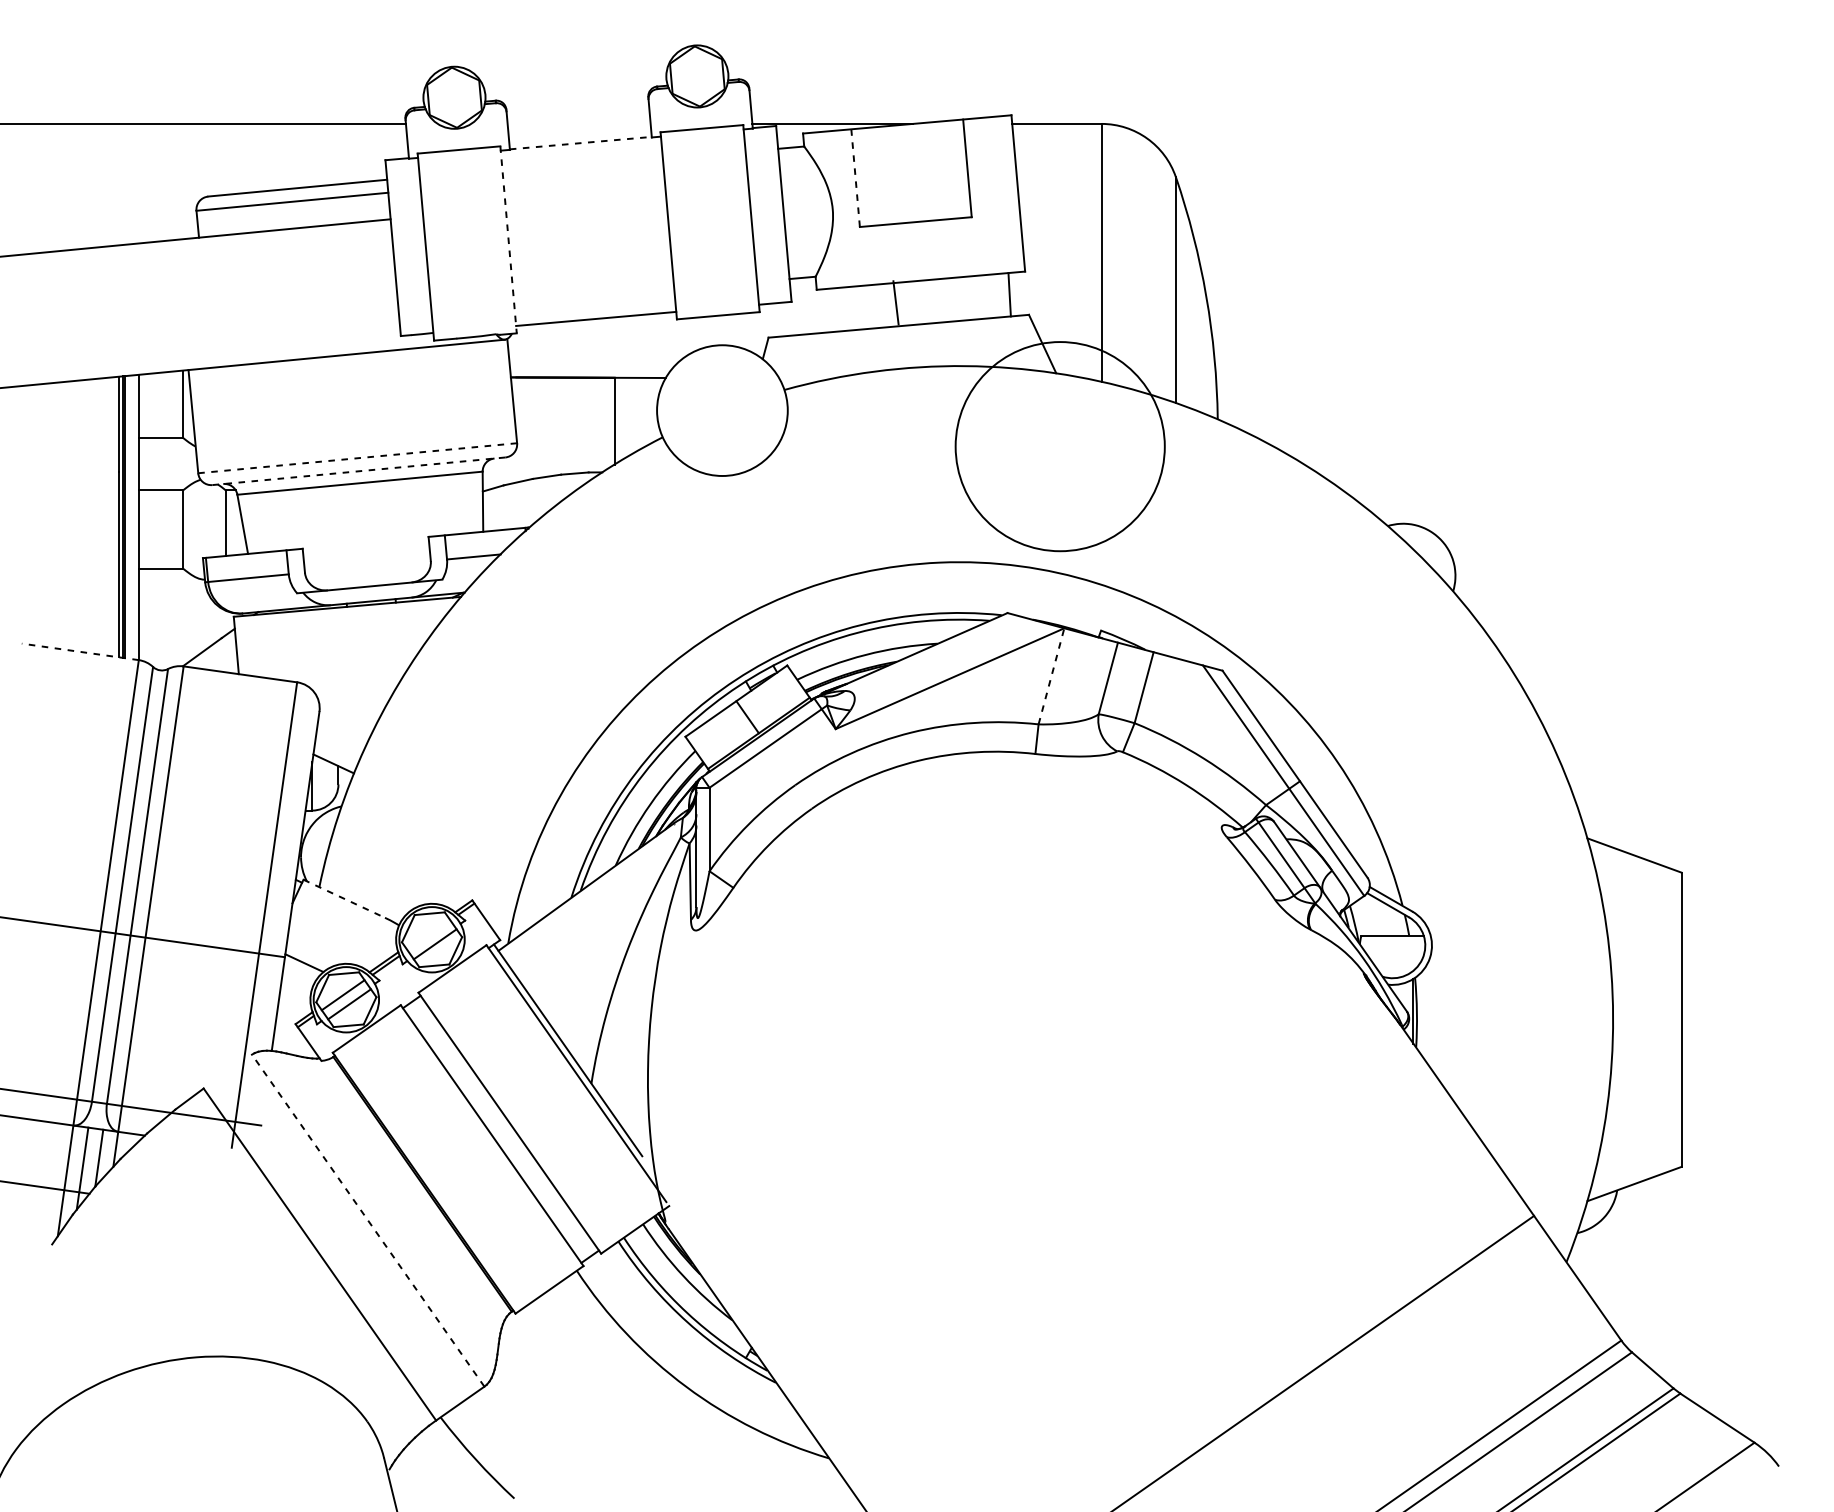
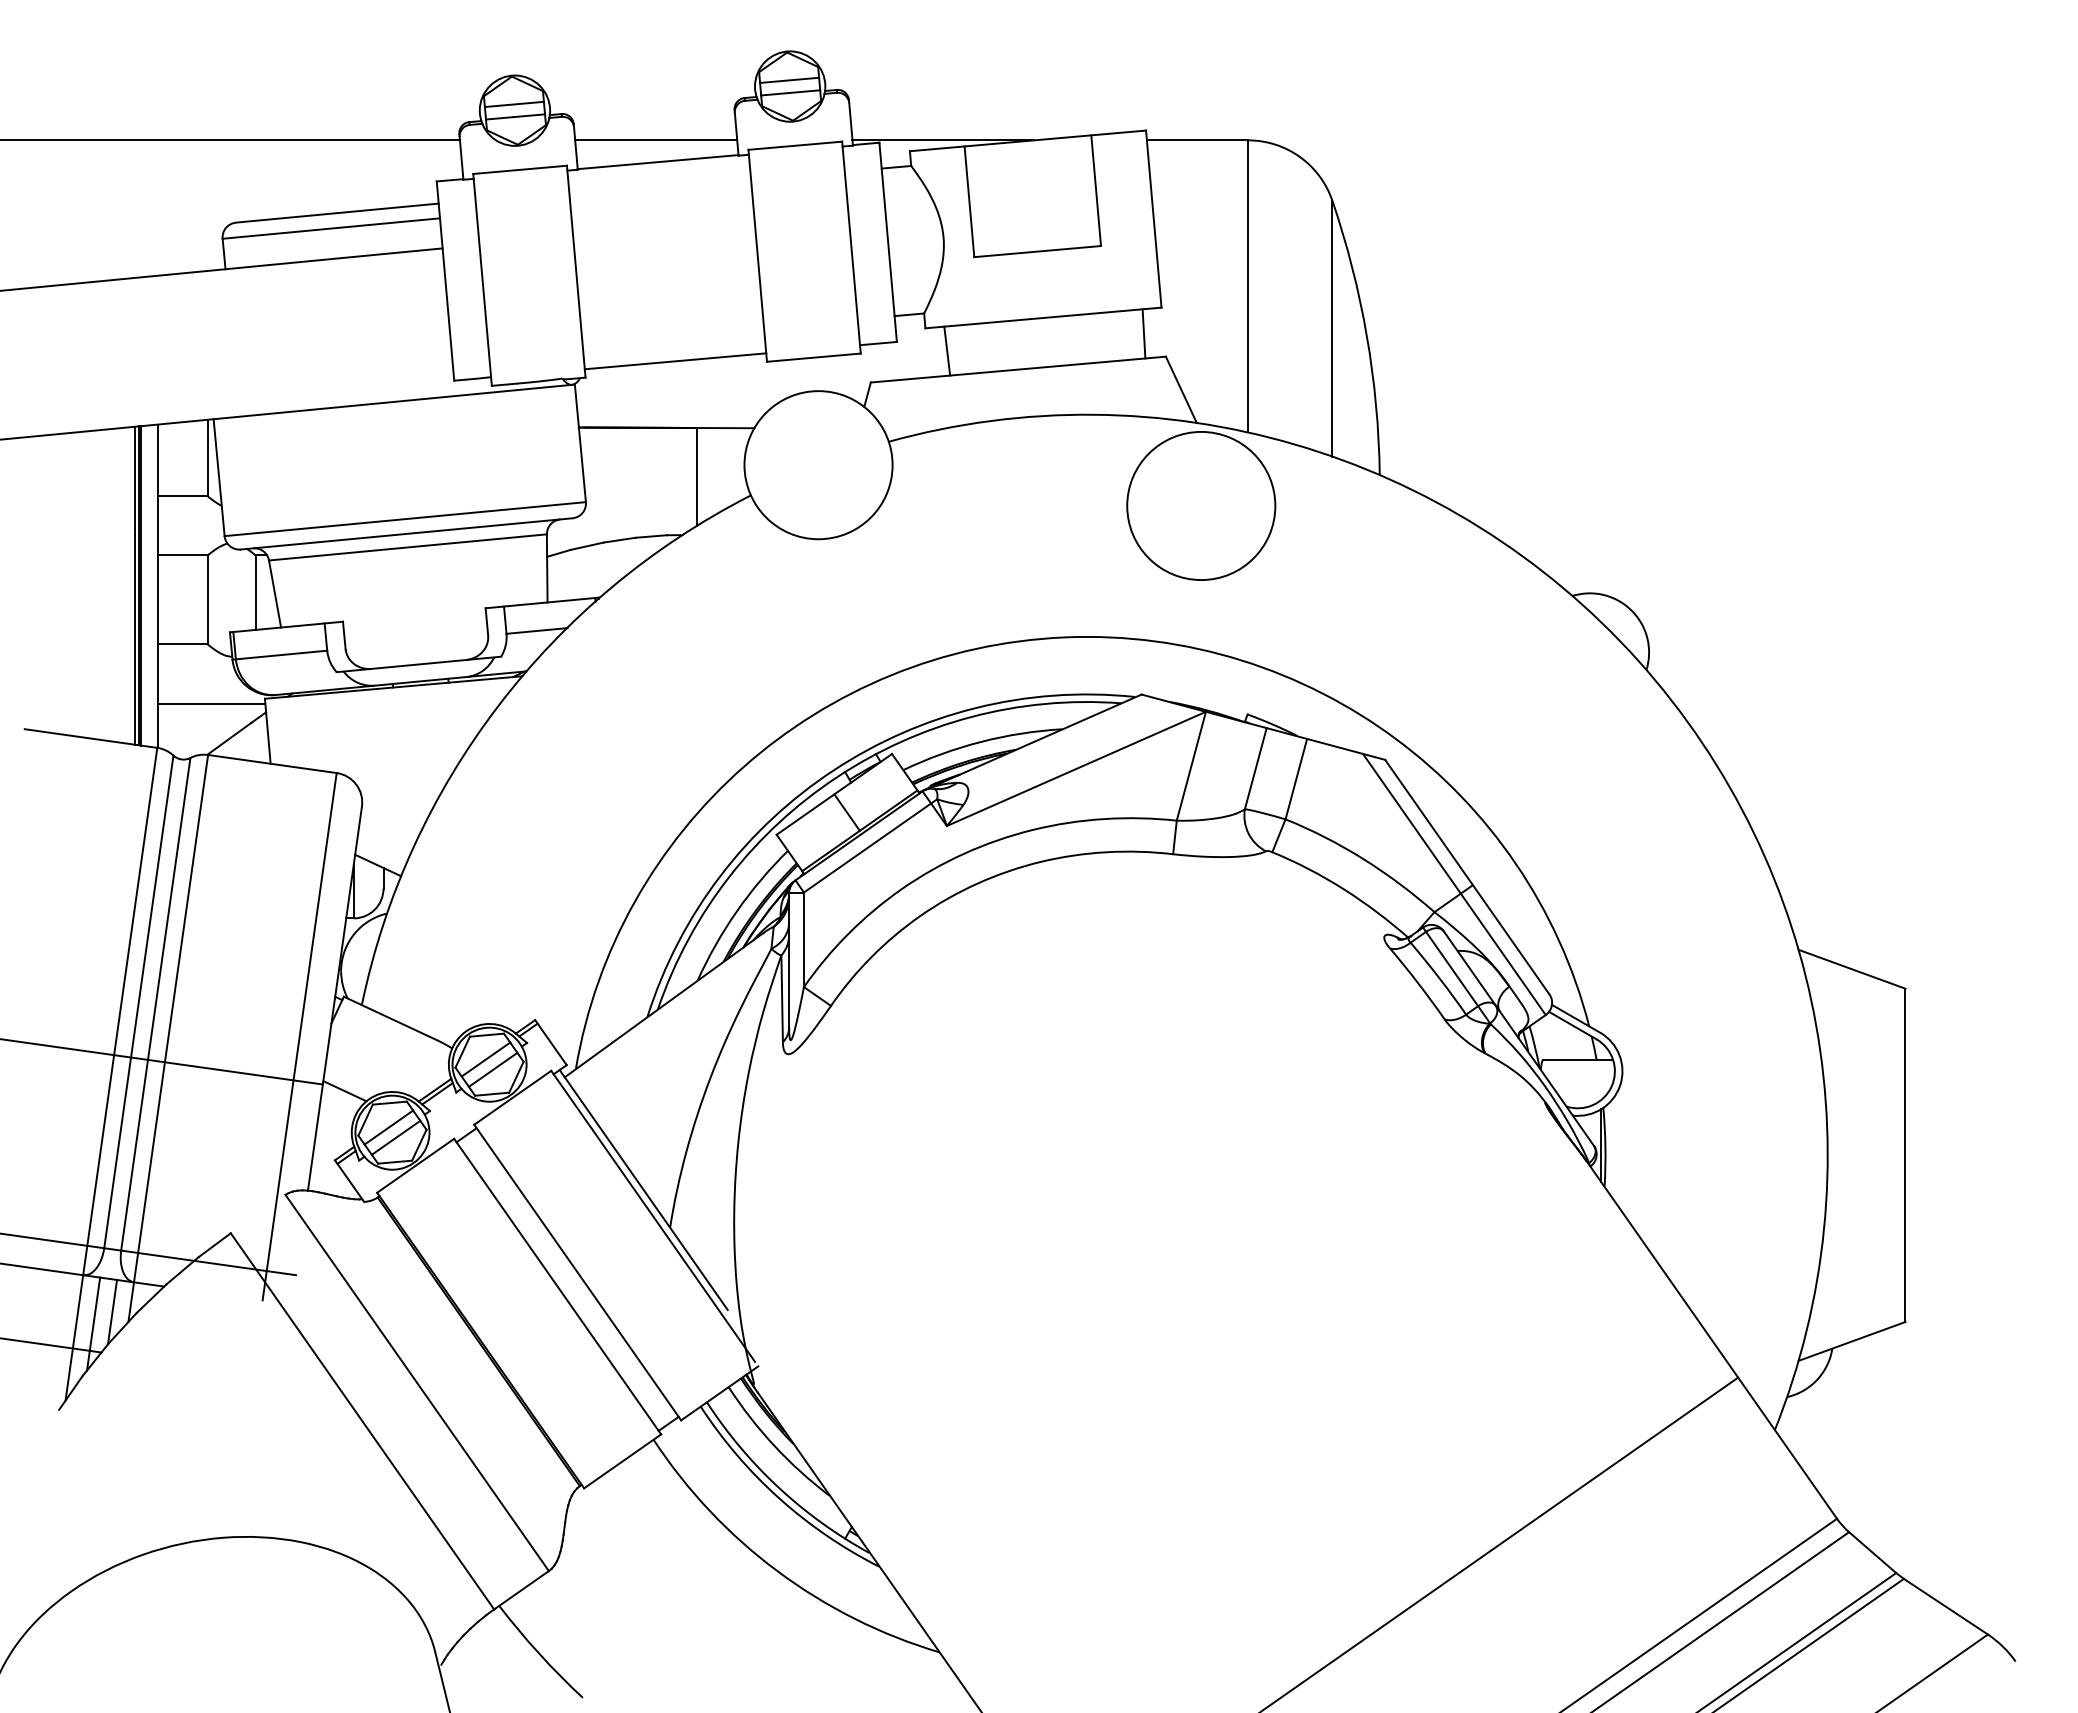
line: (696, 70) -> (789, 79), added
line: (697, 81) -> (790, 92), added
line: (453, 92) -> (513, 104), added
line: (454, 102) -> (515, 116), added
line: (579, 124) -> (656, 140), added
line: (581, 143) -> (658, 162), dashed -> solid
line: (855, 177) -> (969, 201), dashed -> solid
line: (508, 240) -> (576, 272), dashed -> solid
line: (896, 302) -> (947, 350), moved
circle: (1060, 446) -> (1201, 505), size x0.62
line: (357, 458) -> (405, 519), dashed -> solid
line: (358, 470) -> (406, 533), dashed -> solid
line: (186, 620) -> (211, 703), added
line: (80, 651) -> (91, 738), dashed -> solid
line: (1051, 675) -> (1191, 765), dashed -> solid
line: (344, 898) -> (390, 1018), dashed -> solid
line: (428, 935) -> (485, 1059), added
line: (368, 1220) -> (417, 1382), dashed -> solid

